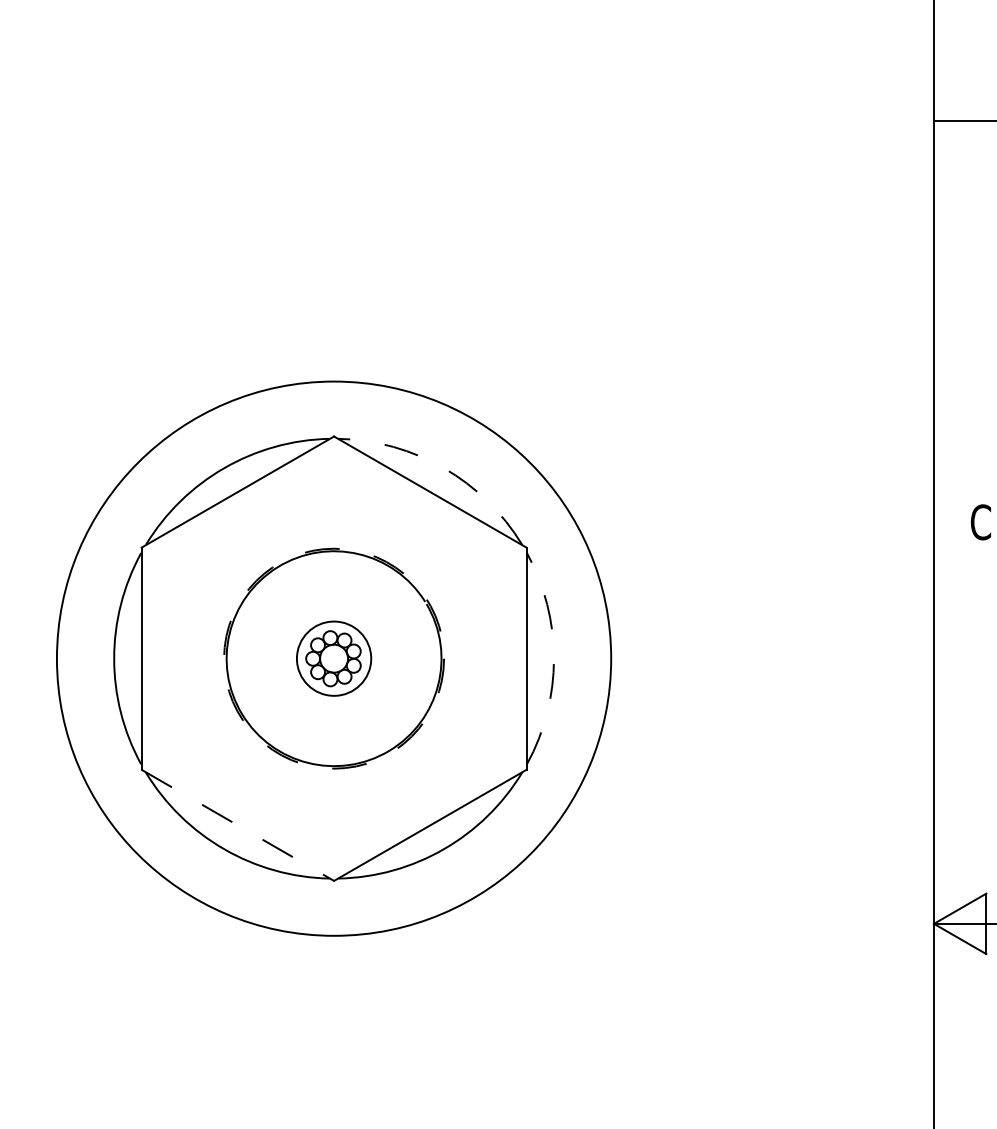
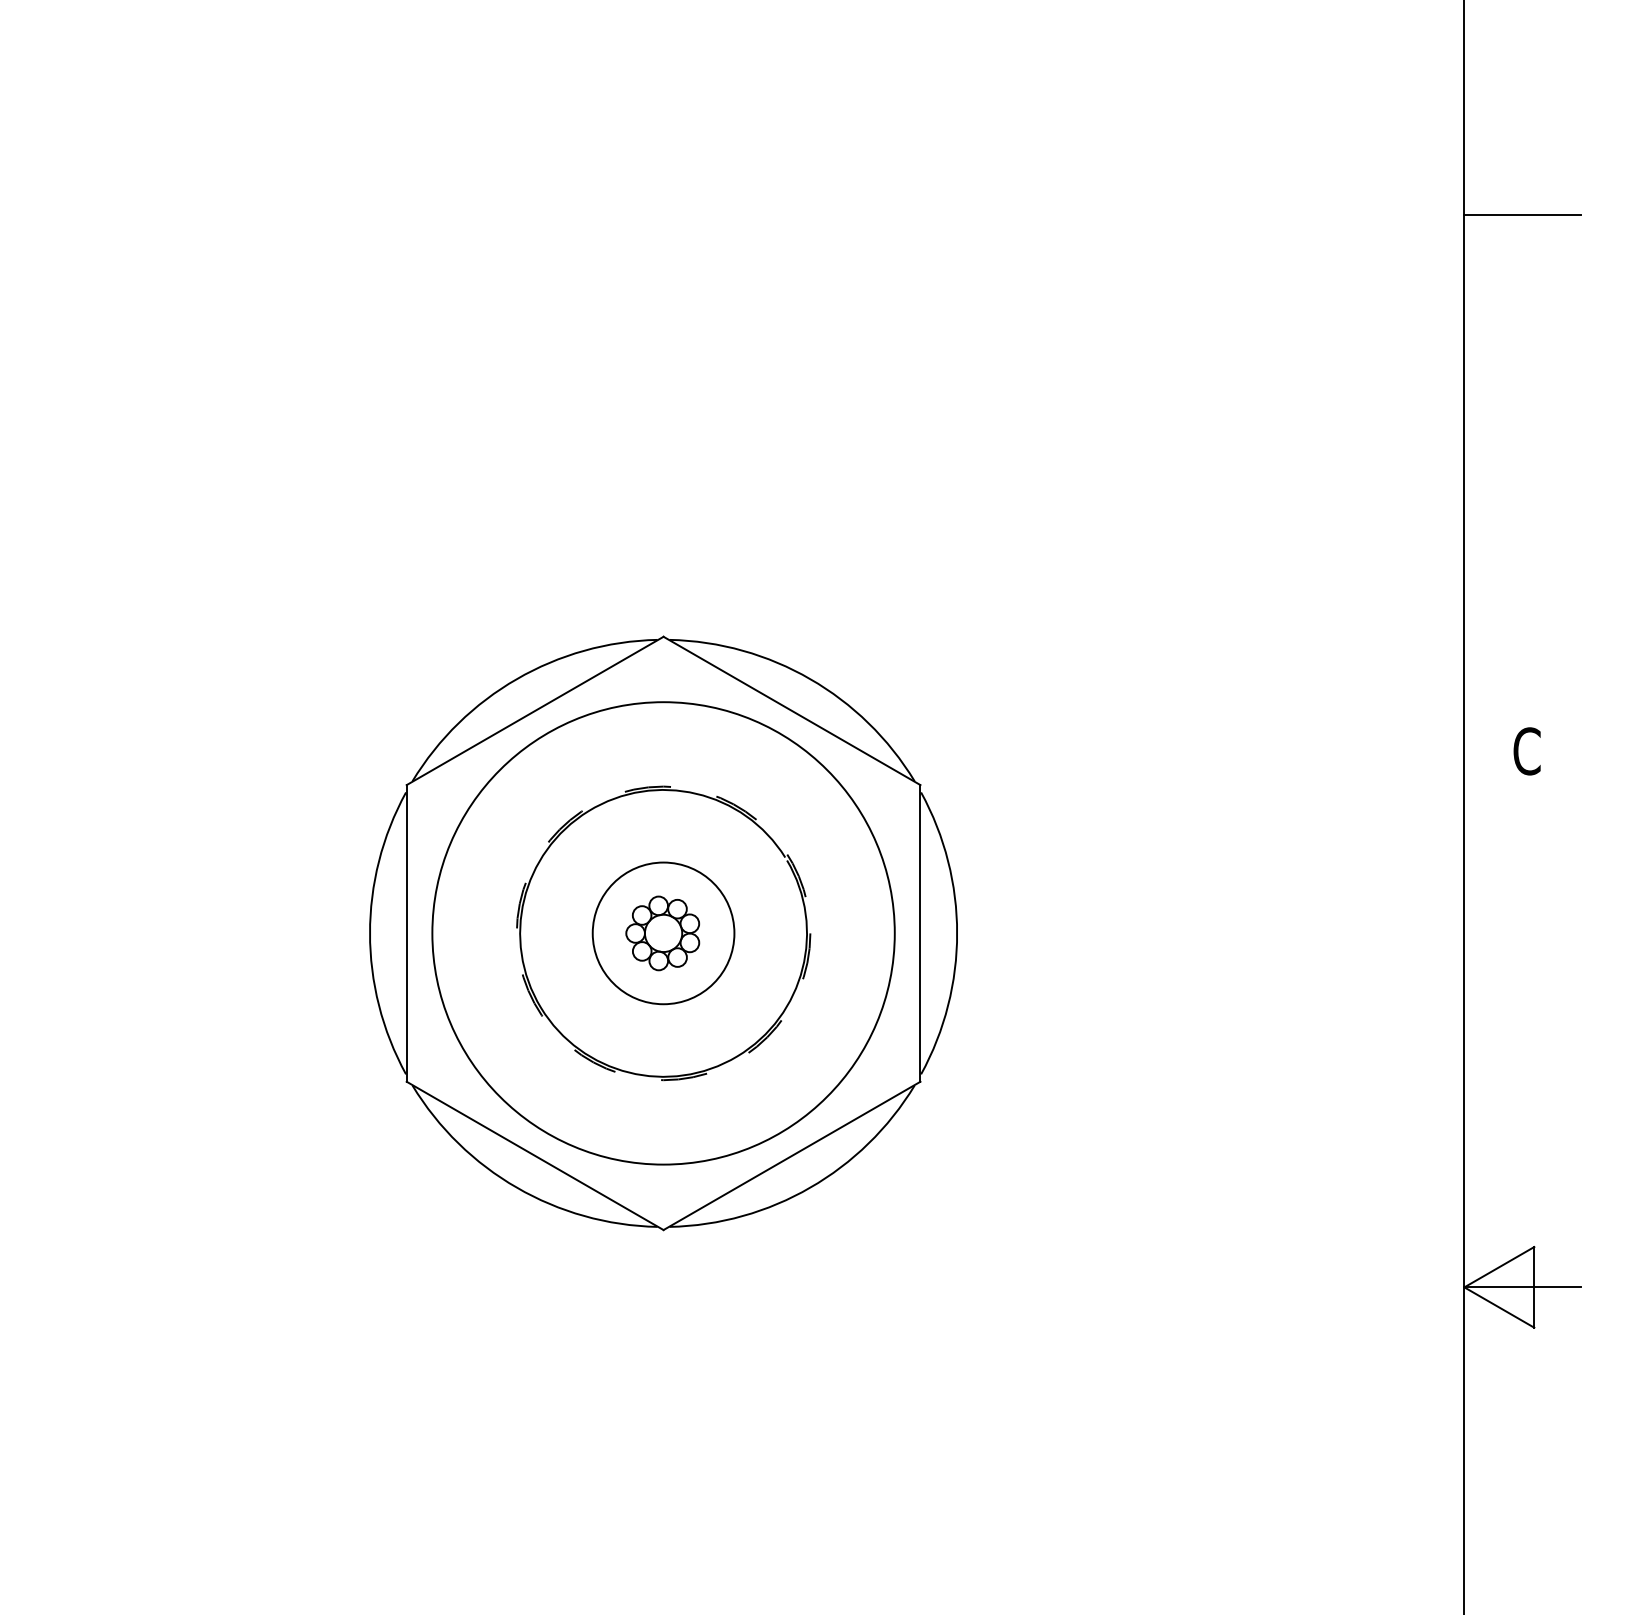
arc: (444, 468) -> (810, 679), dashed -> solid
circle: (334, 658) -> (663, 933), size x0.62
circle: (334, 658) -> (663, 933), size x1.43
arc: (554, 658) -> (957, 933), dashed -> solid
line: (238, 825) -> (535, 1156), dashed -> solid

